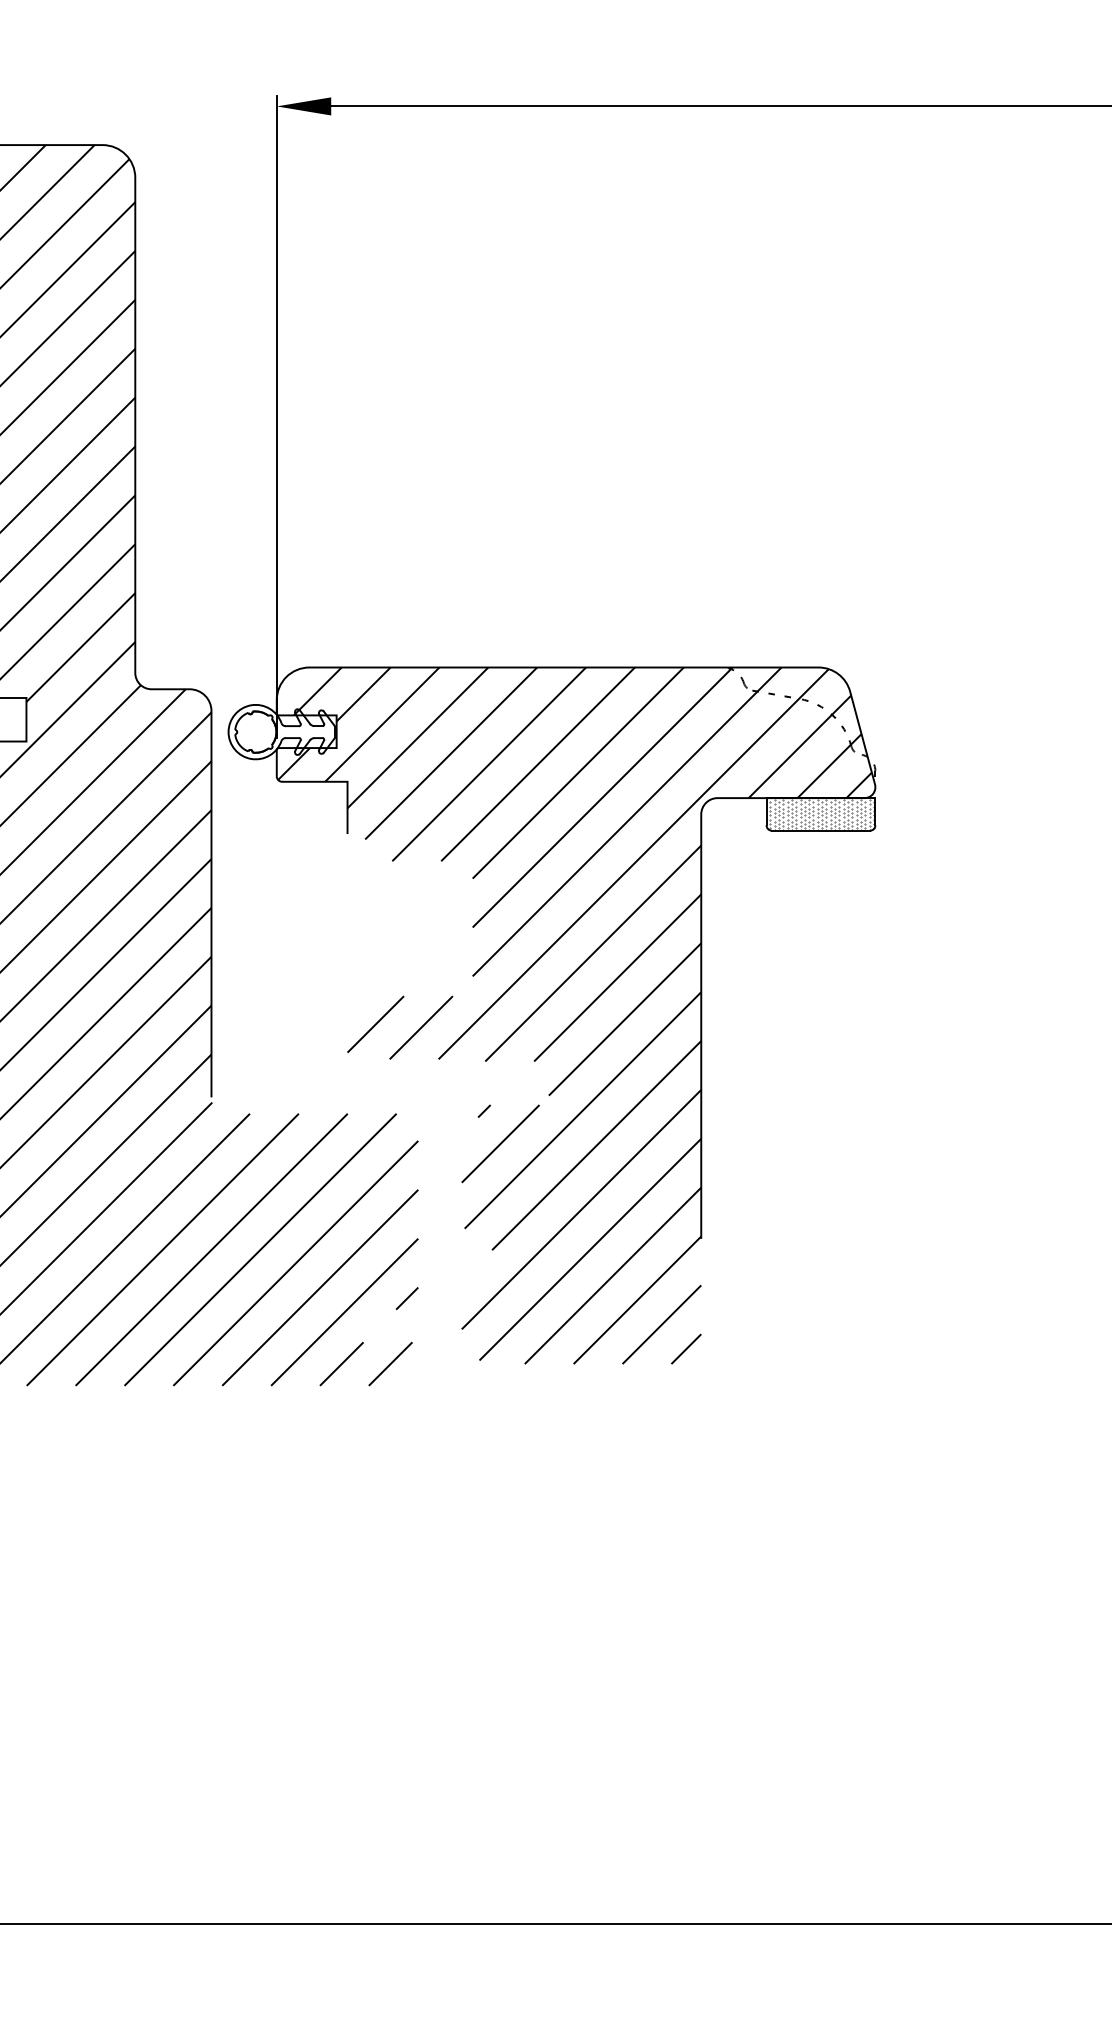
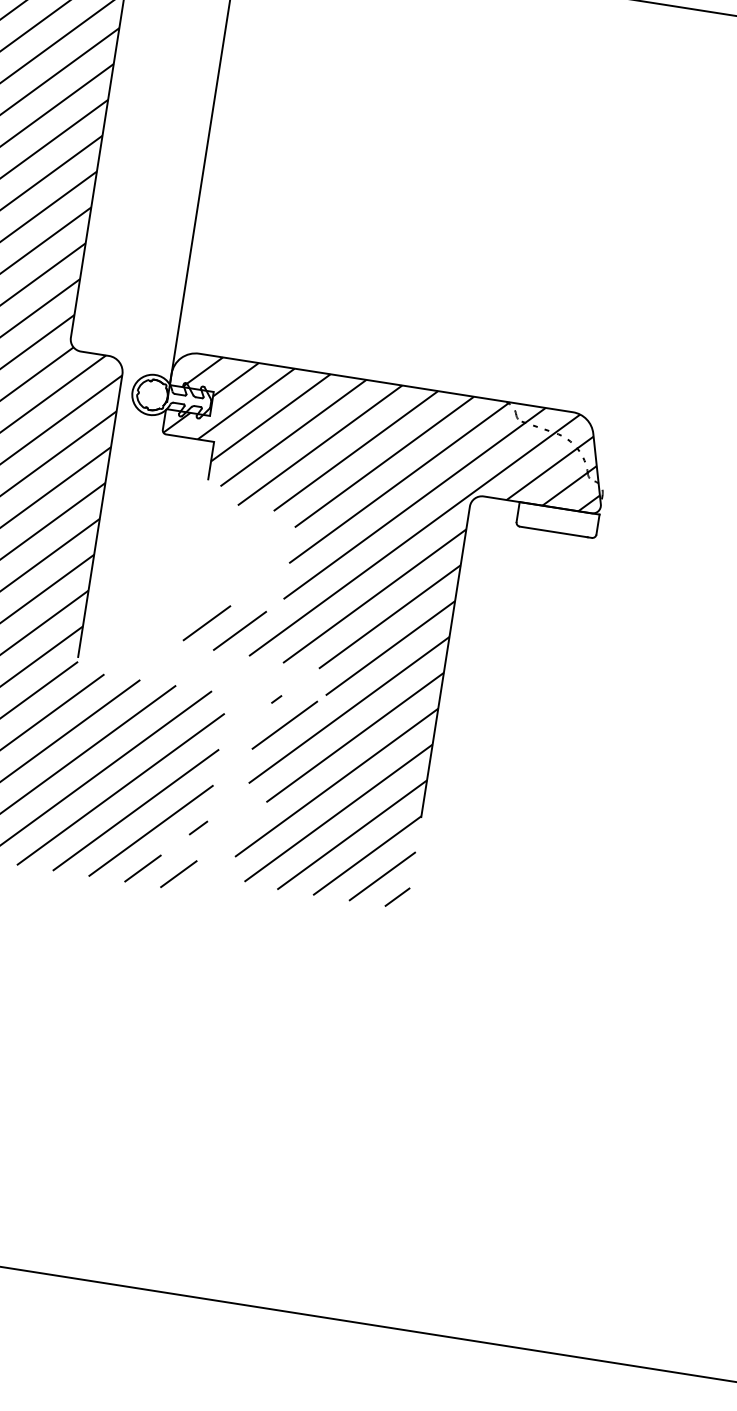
hatch: (821, 815) -> (558, 521), removed

